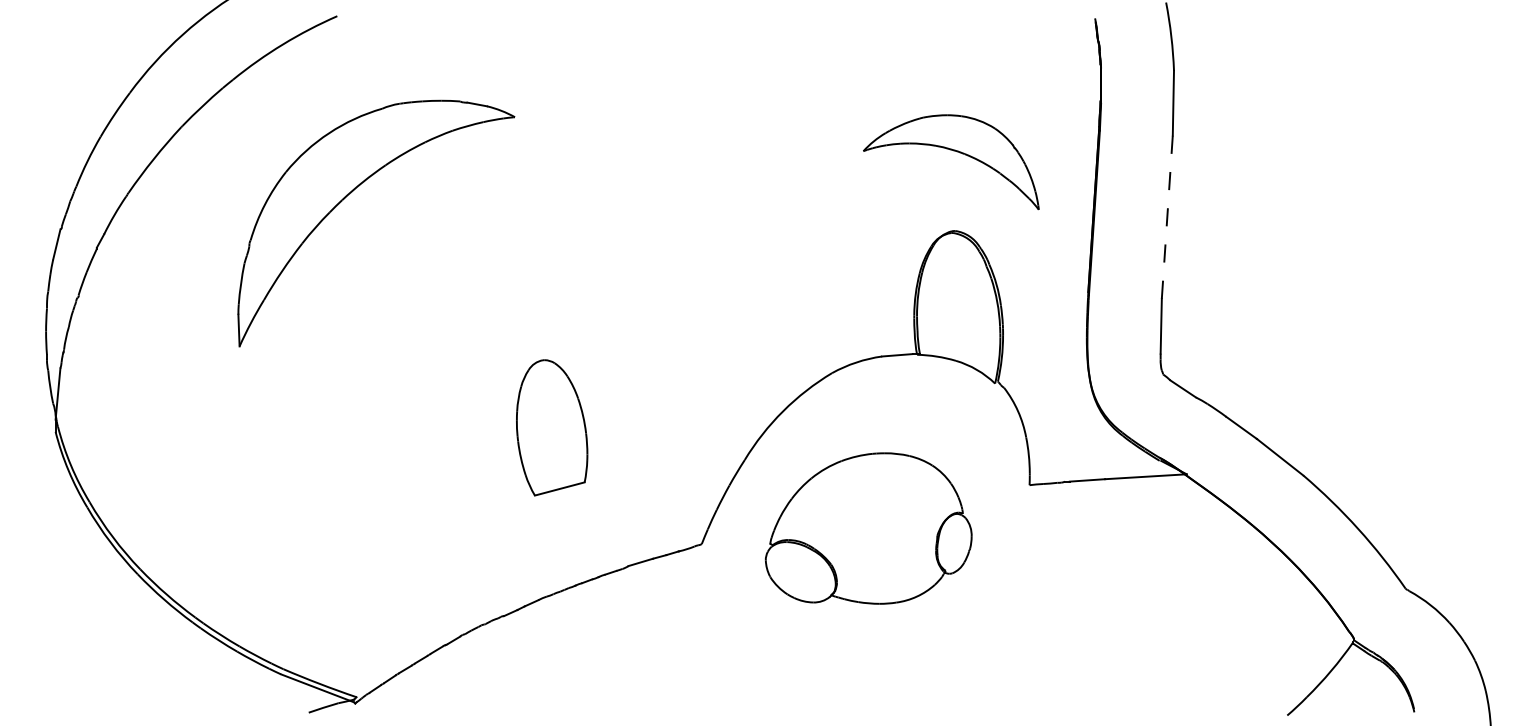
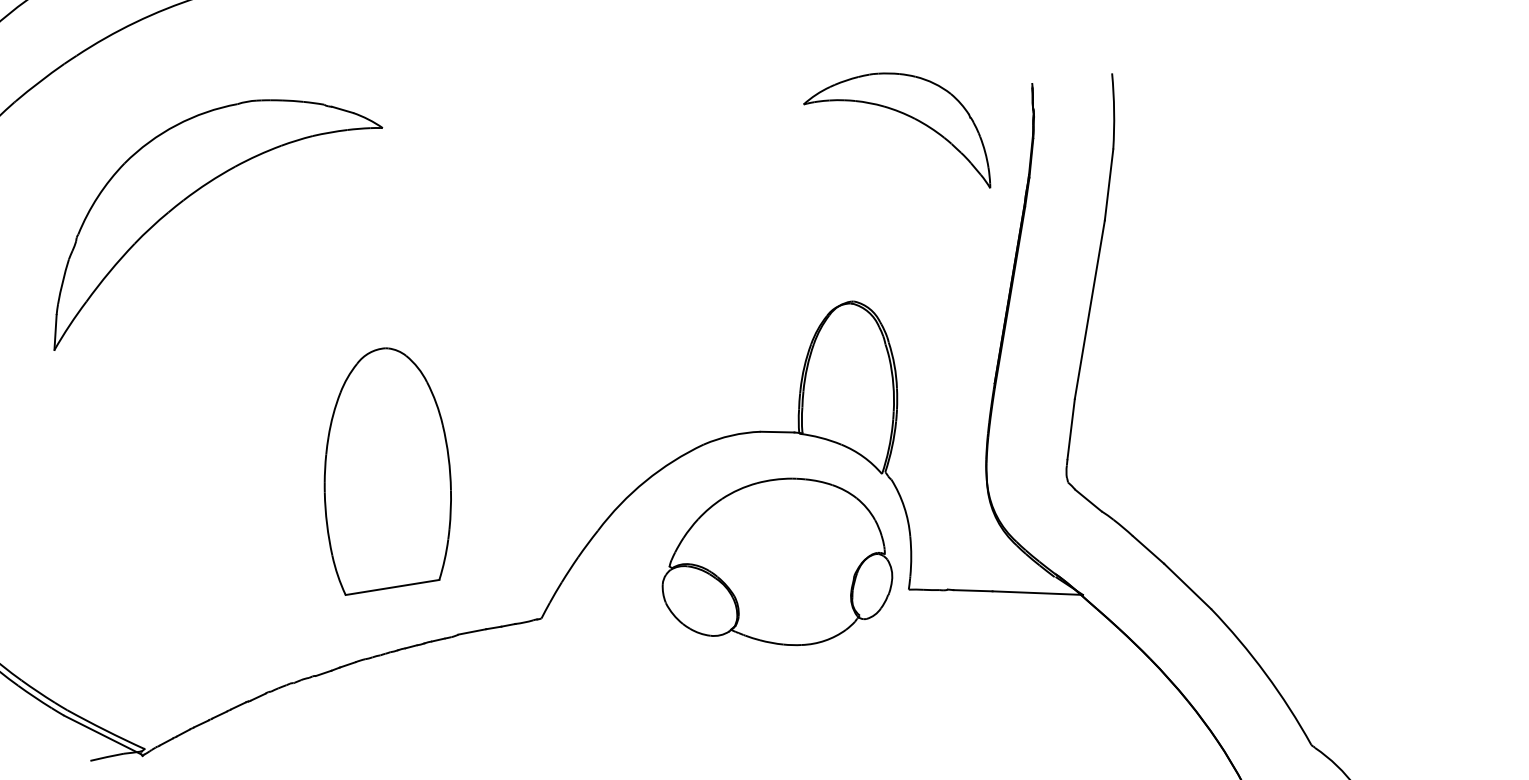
part: (953, 151) -> (902, 114), moved
line: (1167, 217) -> (1090, 310), dashed -> solid
part: (551, 427) -> (388, 473), size x1.67
part: (868, 528) -> (779, 560), moved

